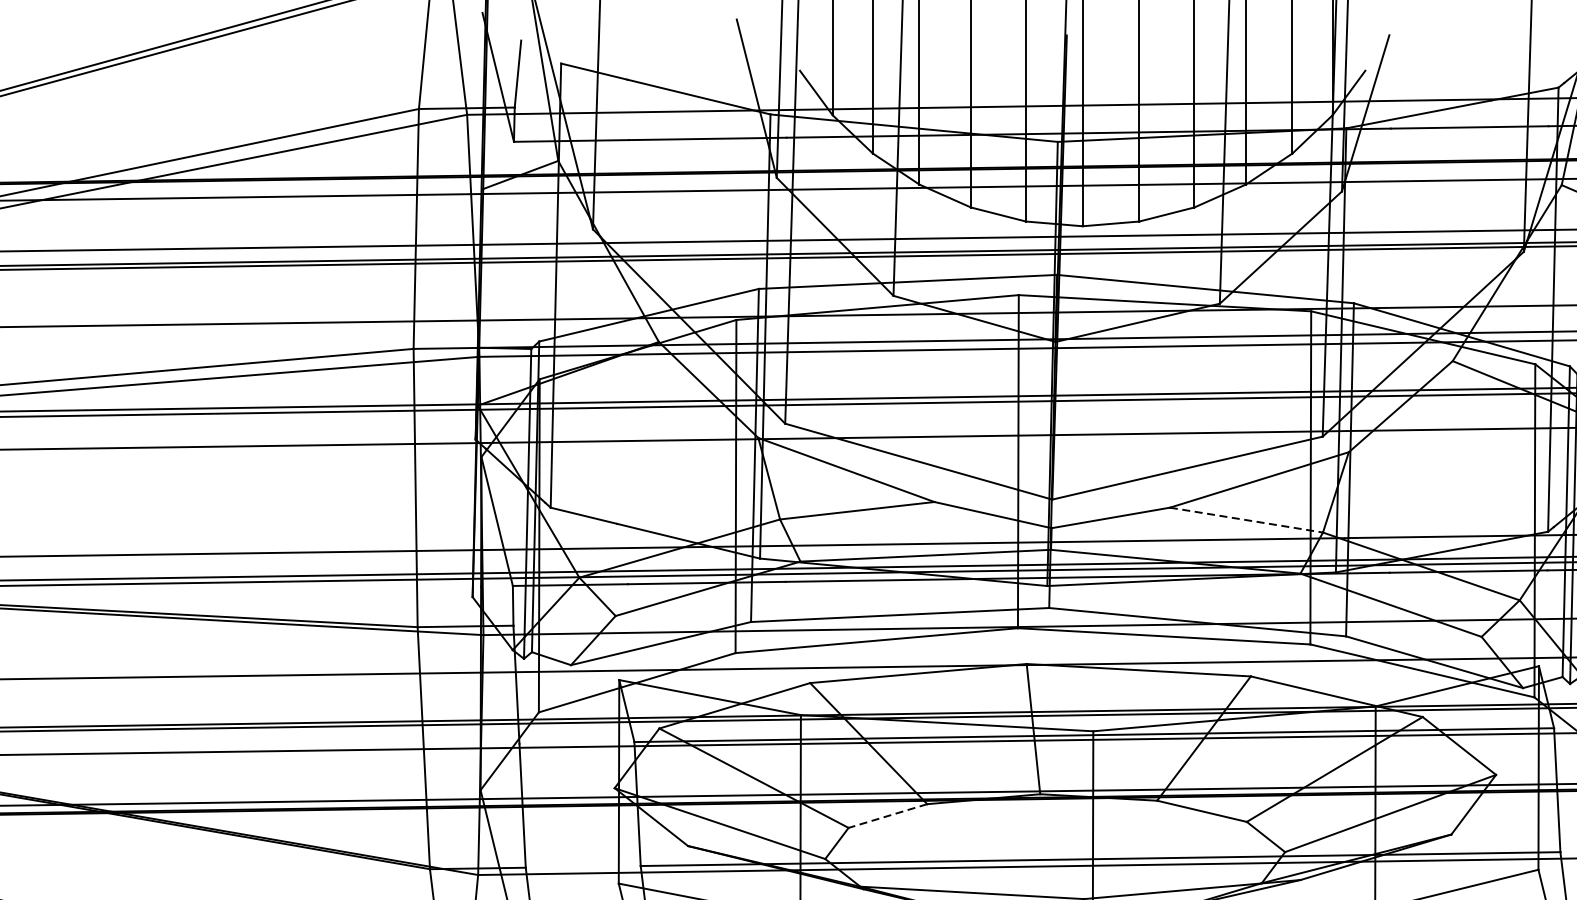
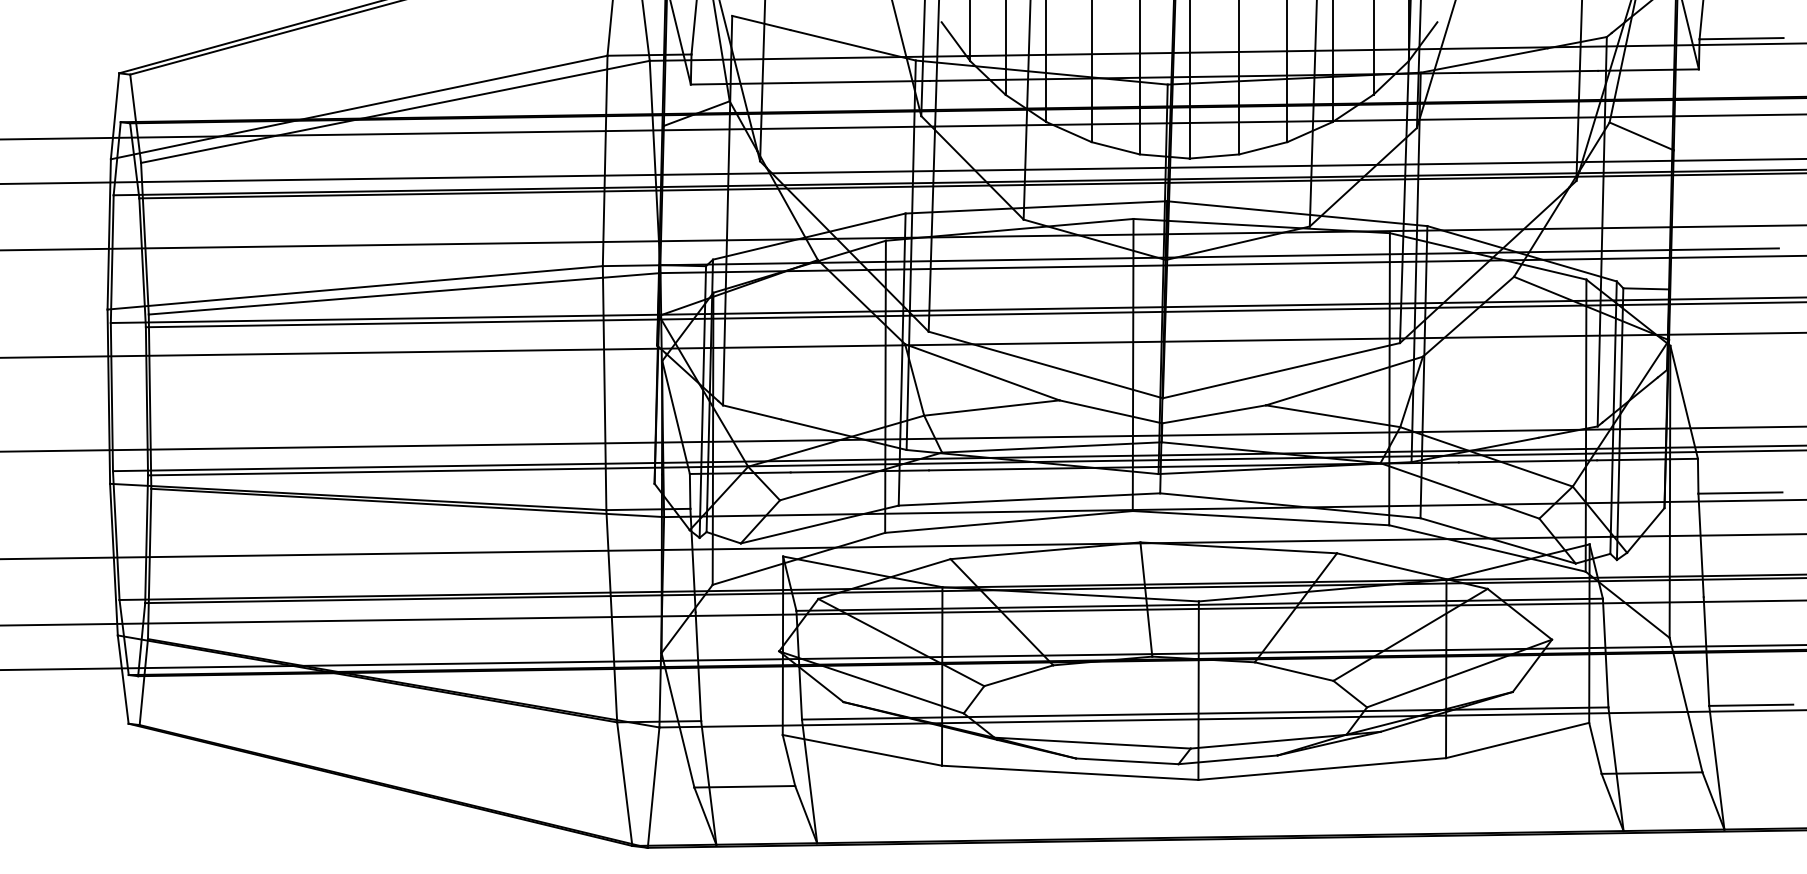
line: (1246, 520) -> (1333, 416), dashed -> solid
line: (887, 815) -> (1018, 675), dashed -> solid

